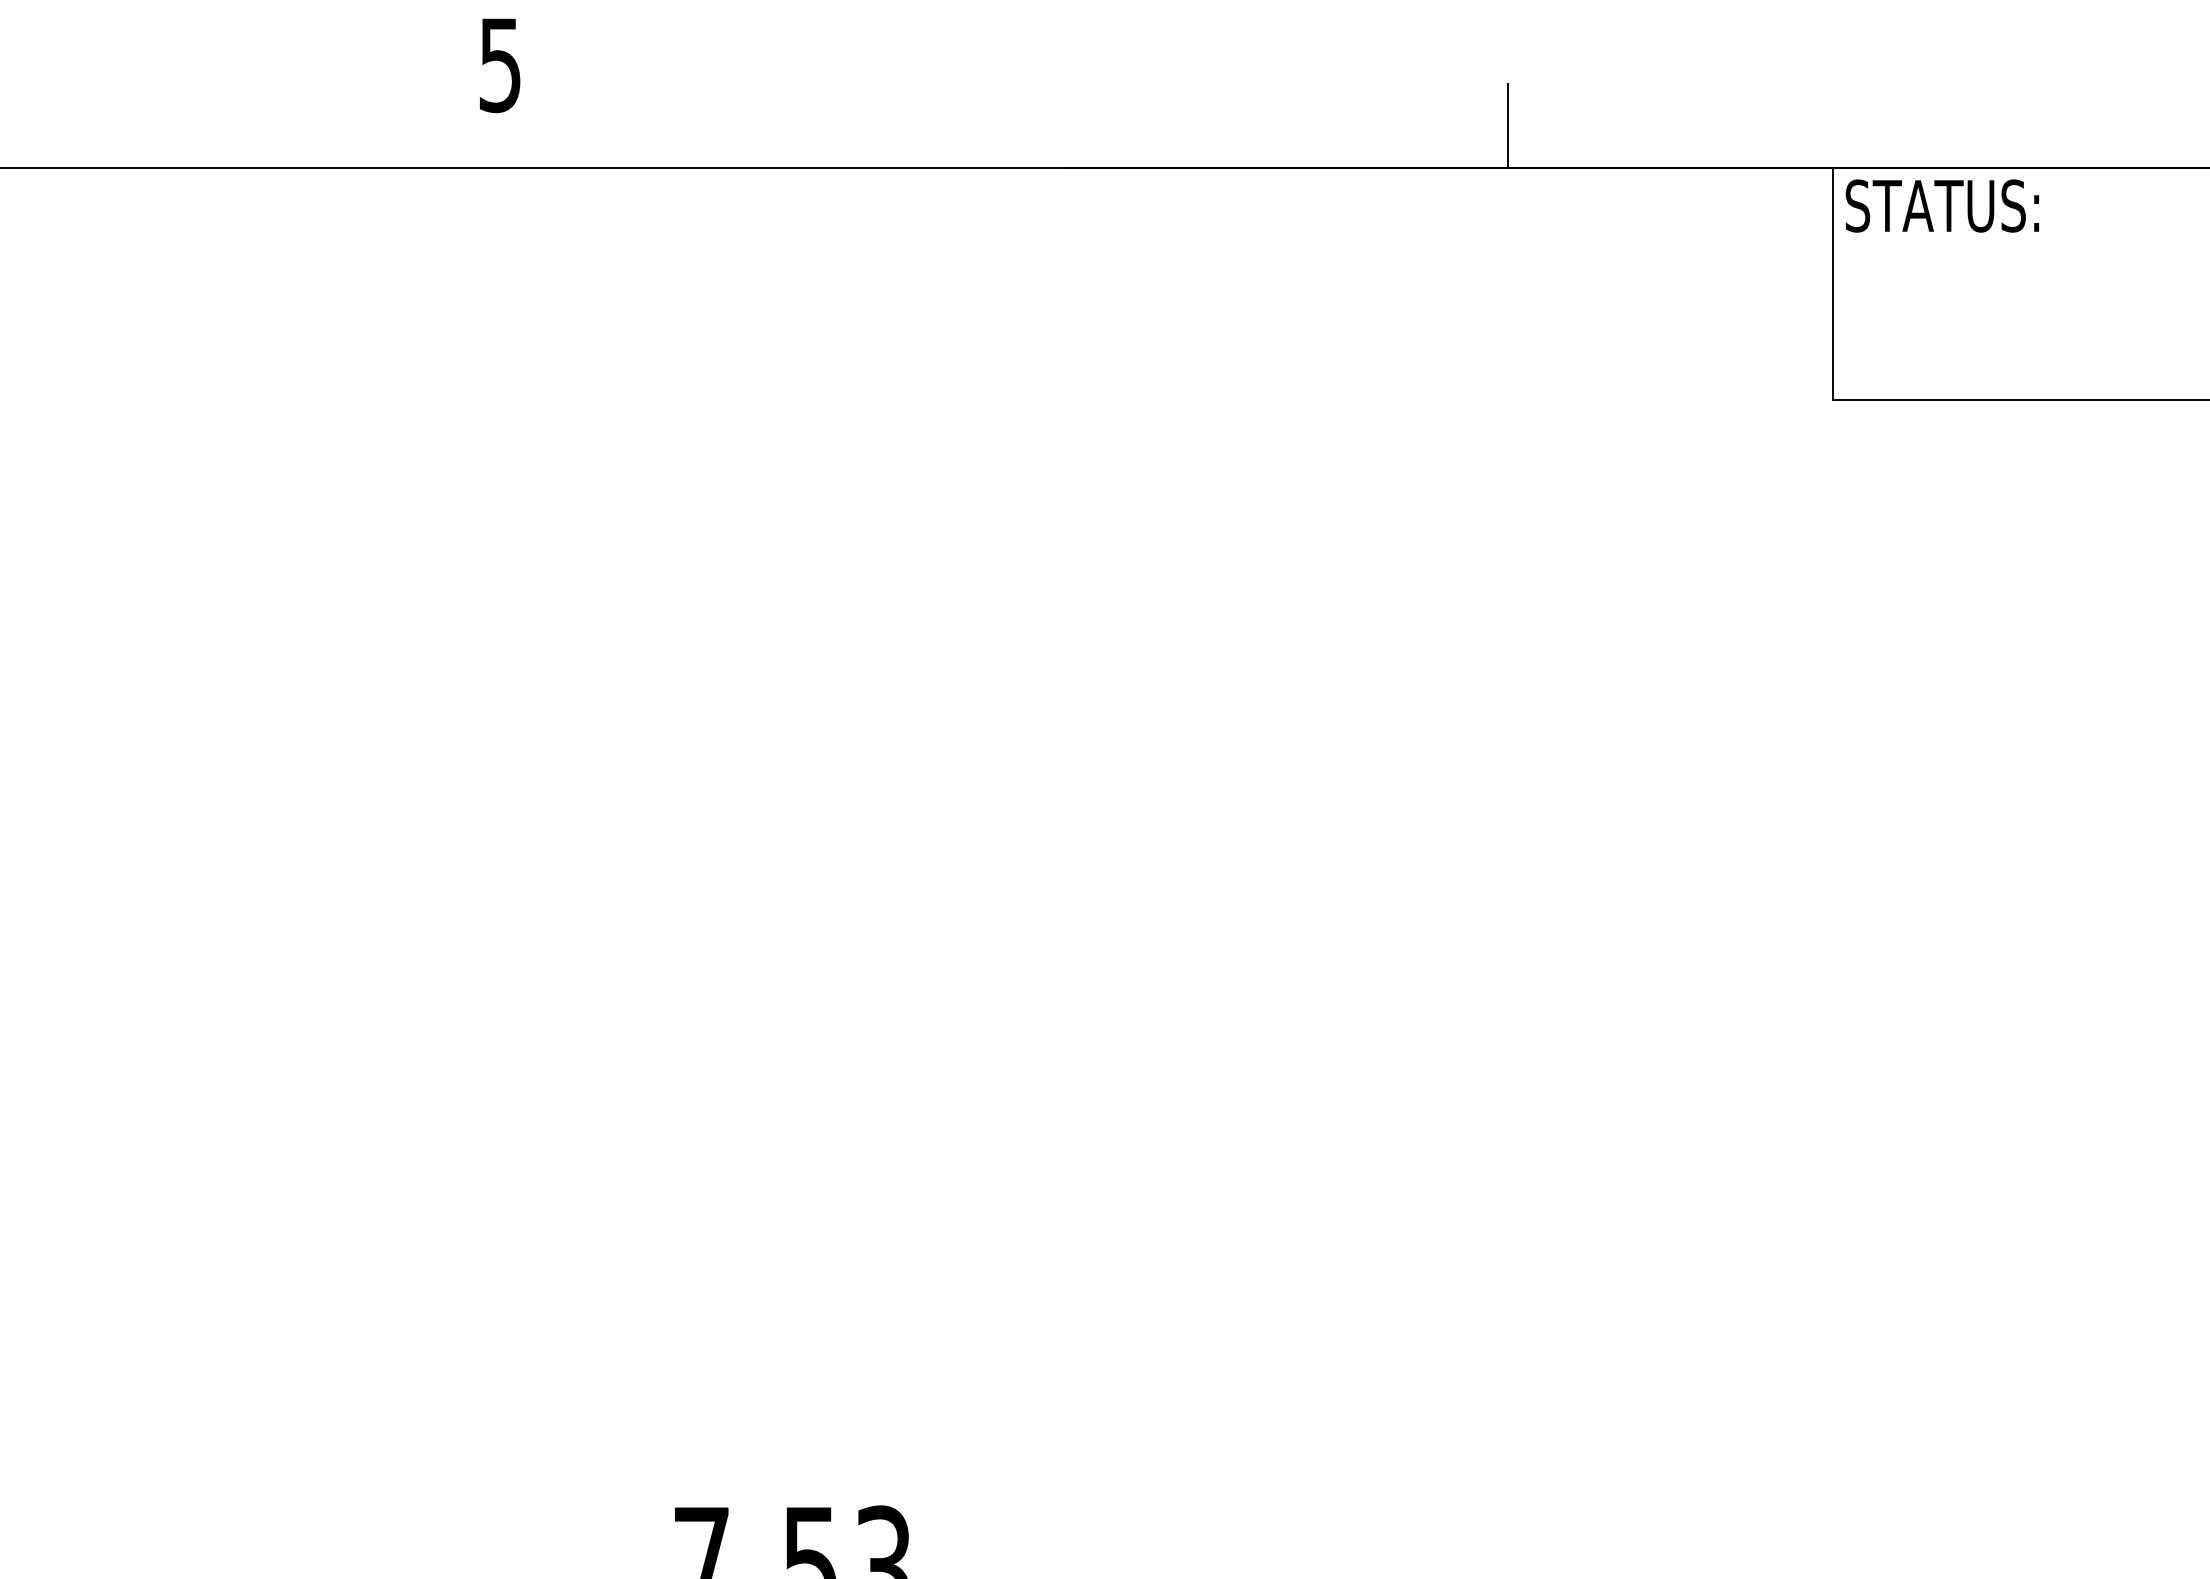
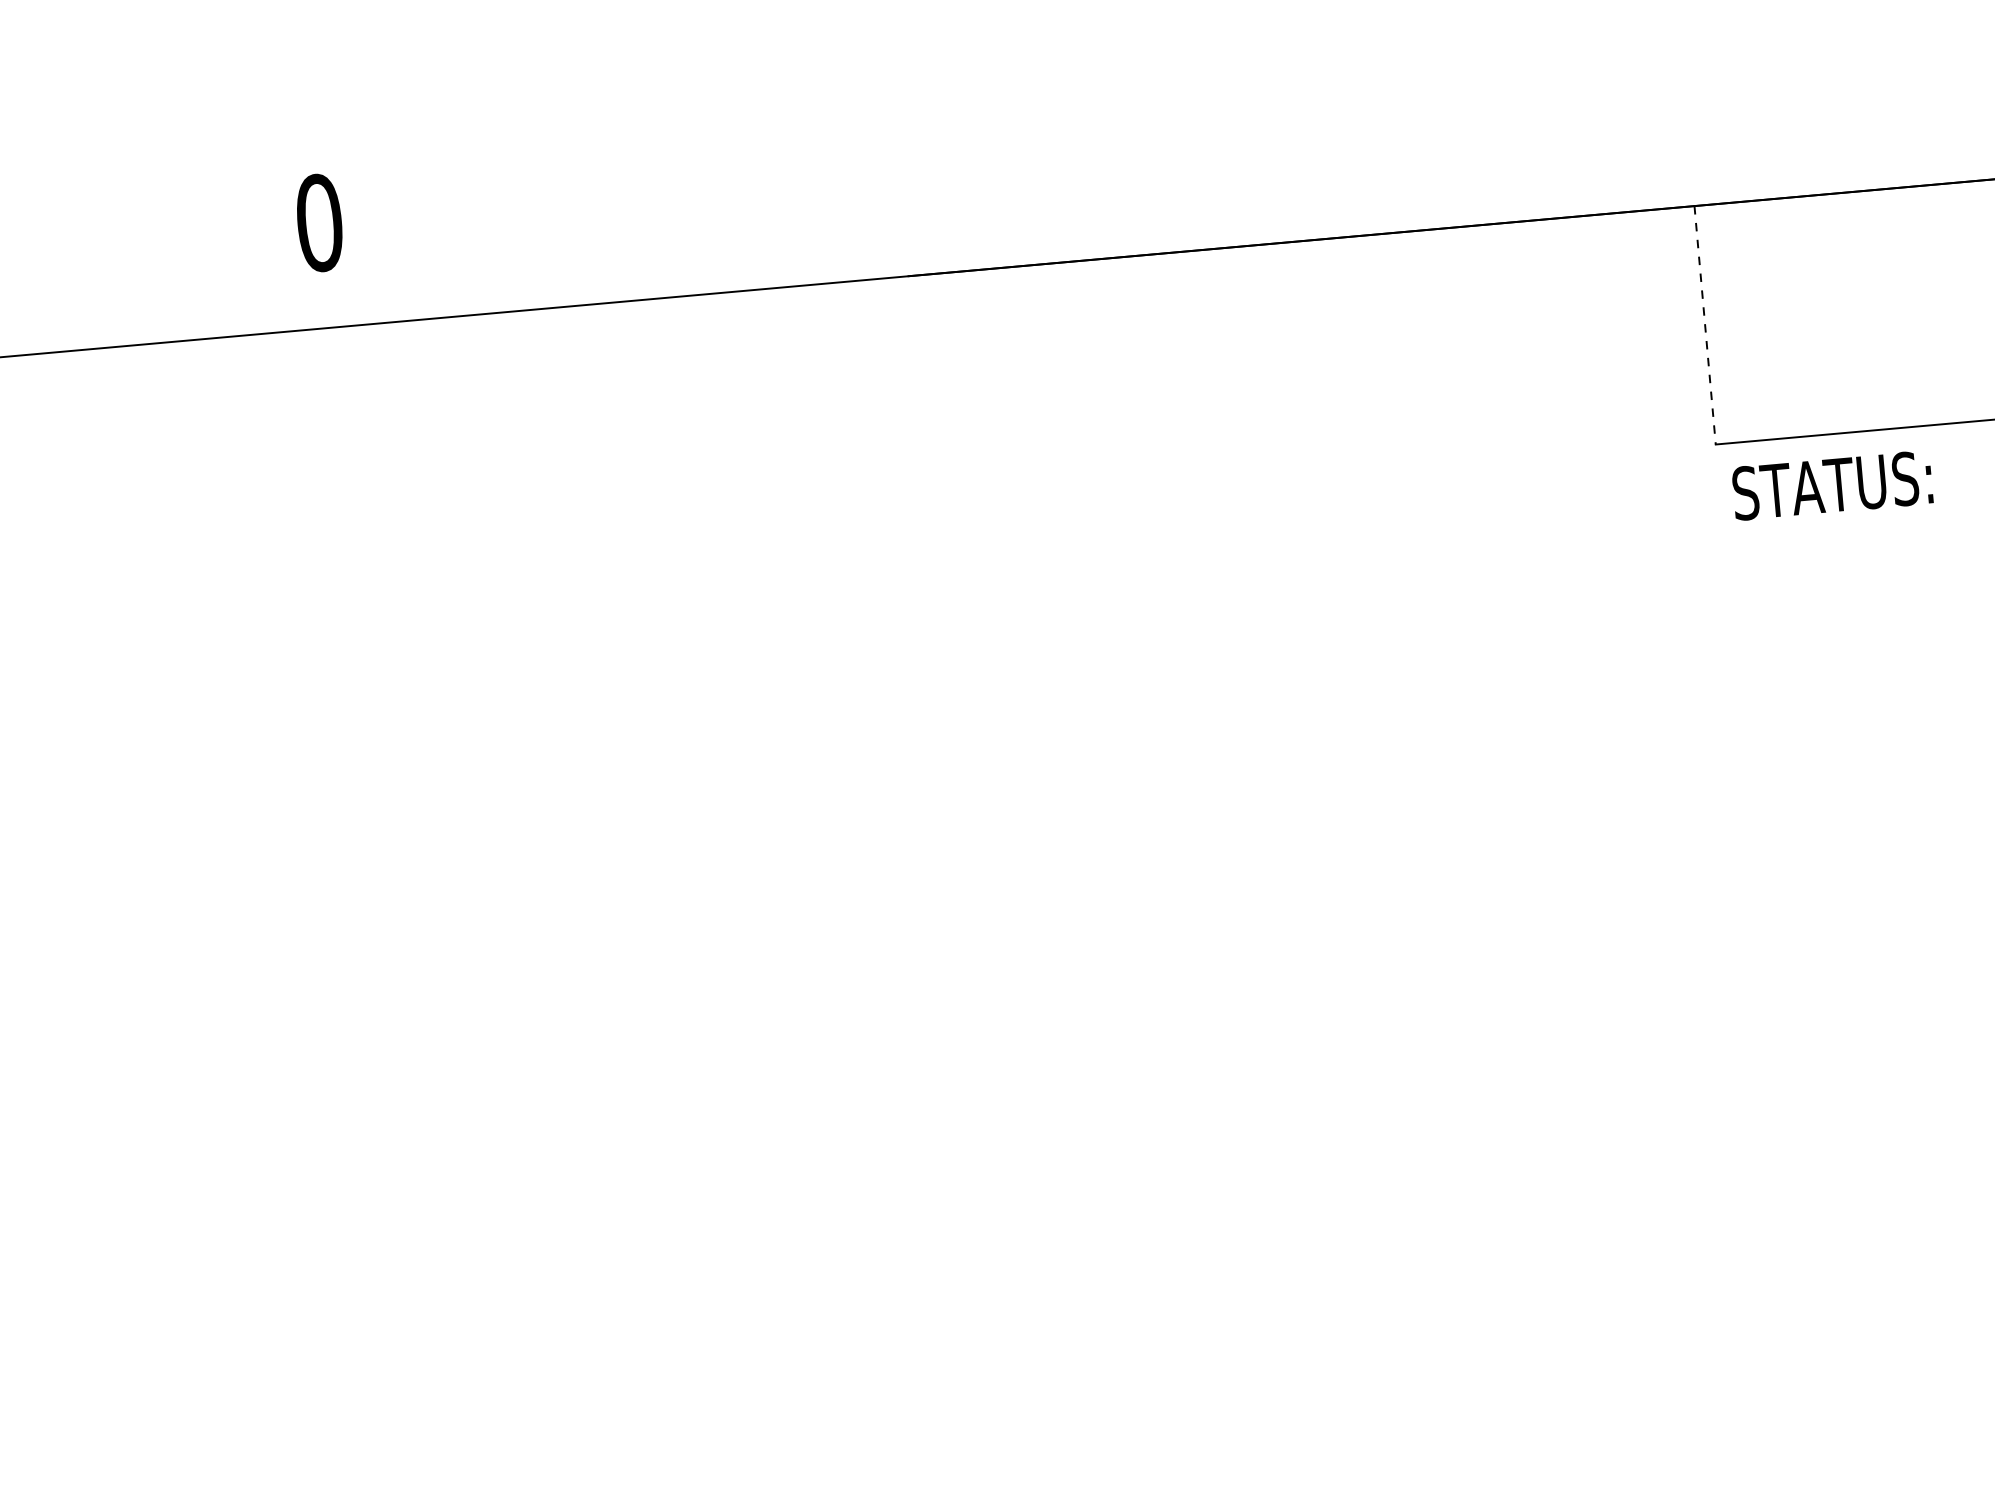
text: (500, 65) -> (319, 223), 5 -> 0
line: (1508, 125) -> (1358, 192), removed
text: (1941, 205) -> (1831, 485), moved
line: (1832, 284) -> (1704, 325), solid -> dashed

